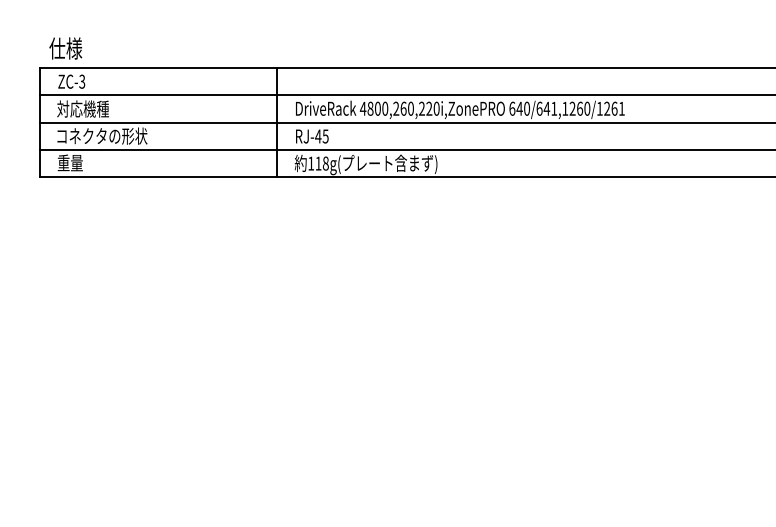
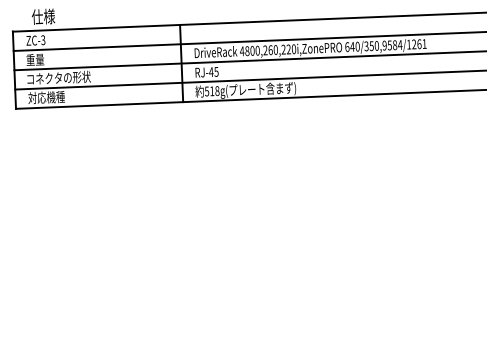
text: (65, 48) -> (43, 16), moved
text: (83, 108) -> (44, 59), 対応機種 -> 重量
text: (563, 108) -> (383, 45), 640/641,1260/1261 -> 640/350,9584/1261
text: (83, 162) -> (46, 97), 重量 -> 対応機種
text: (311, 163) -> (207, 91), 118g( -> 518g(

